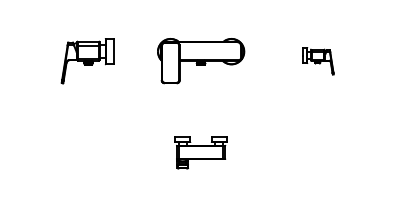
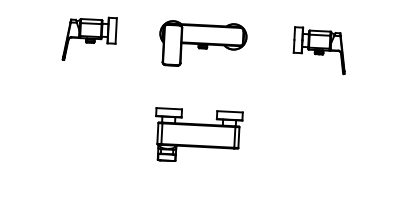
part: (317, 61) -> (319, 51), size x1.67
part: (200, 152) -> (197, 136), size x1.67

